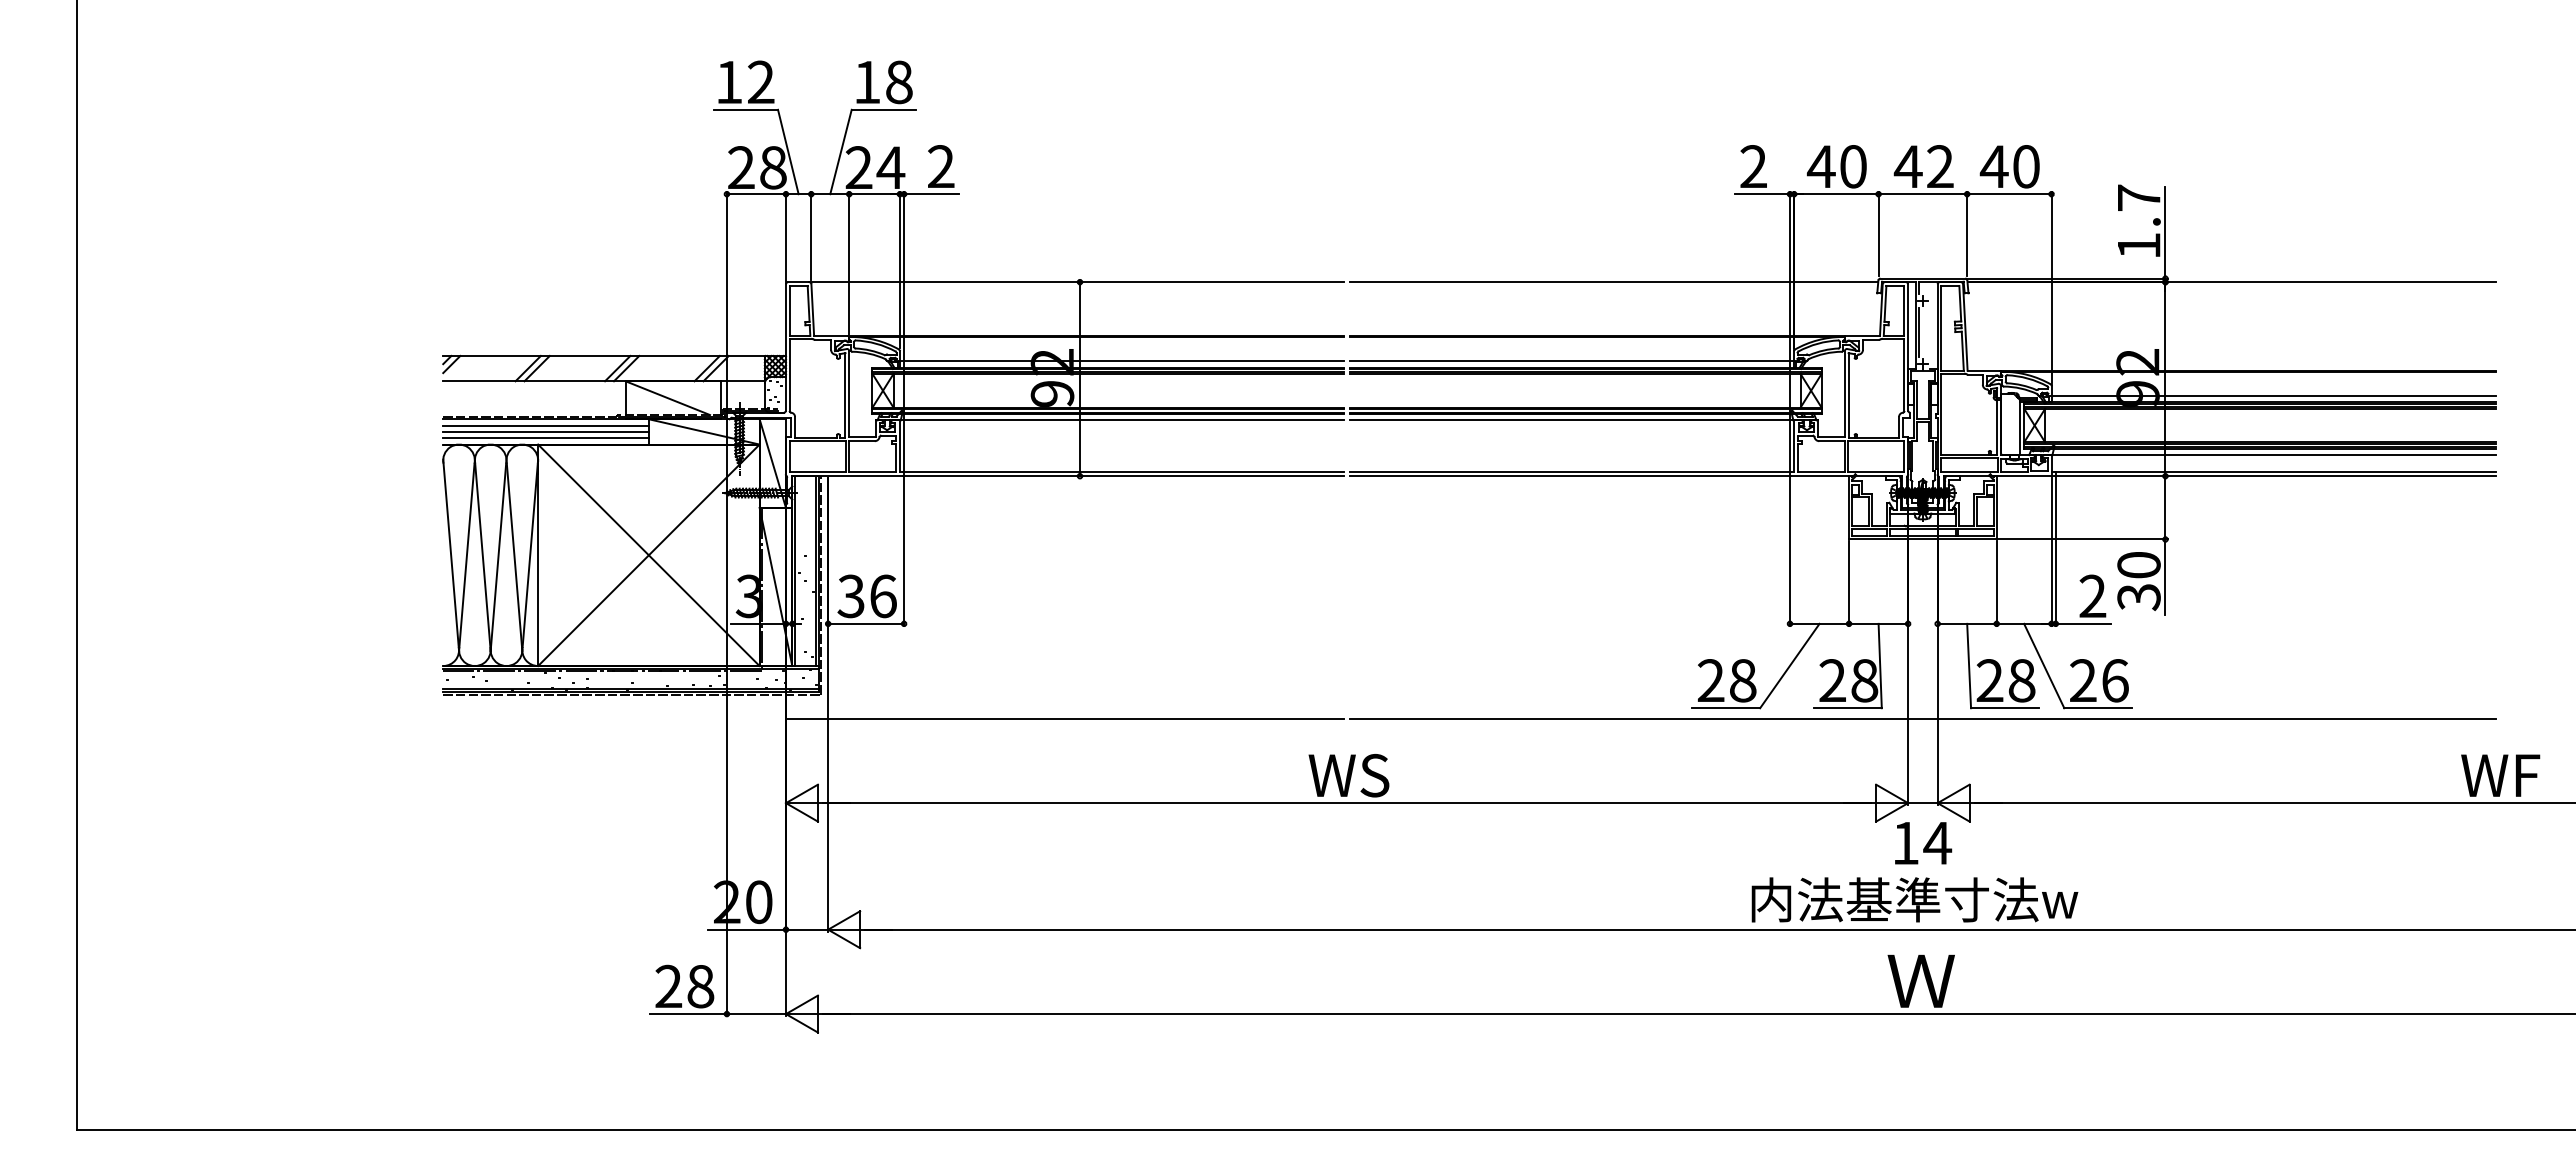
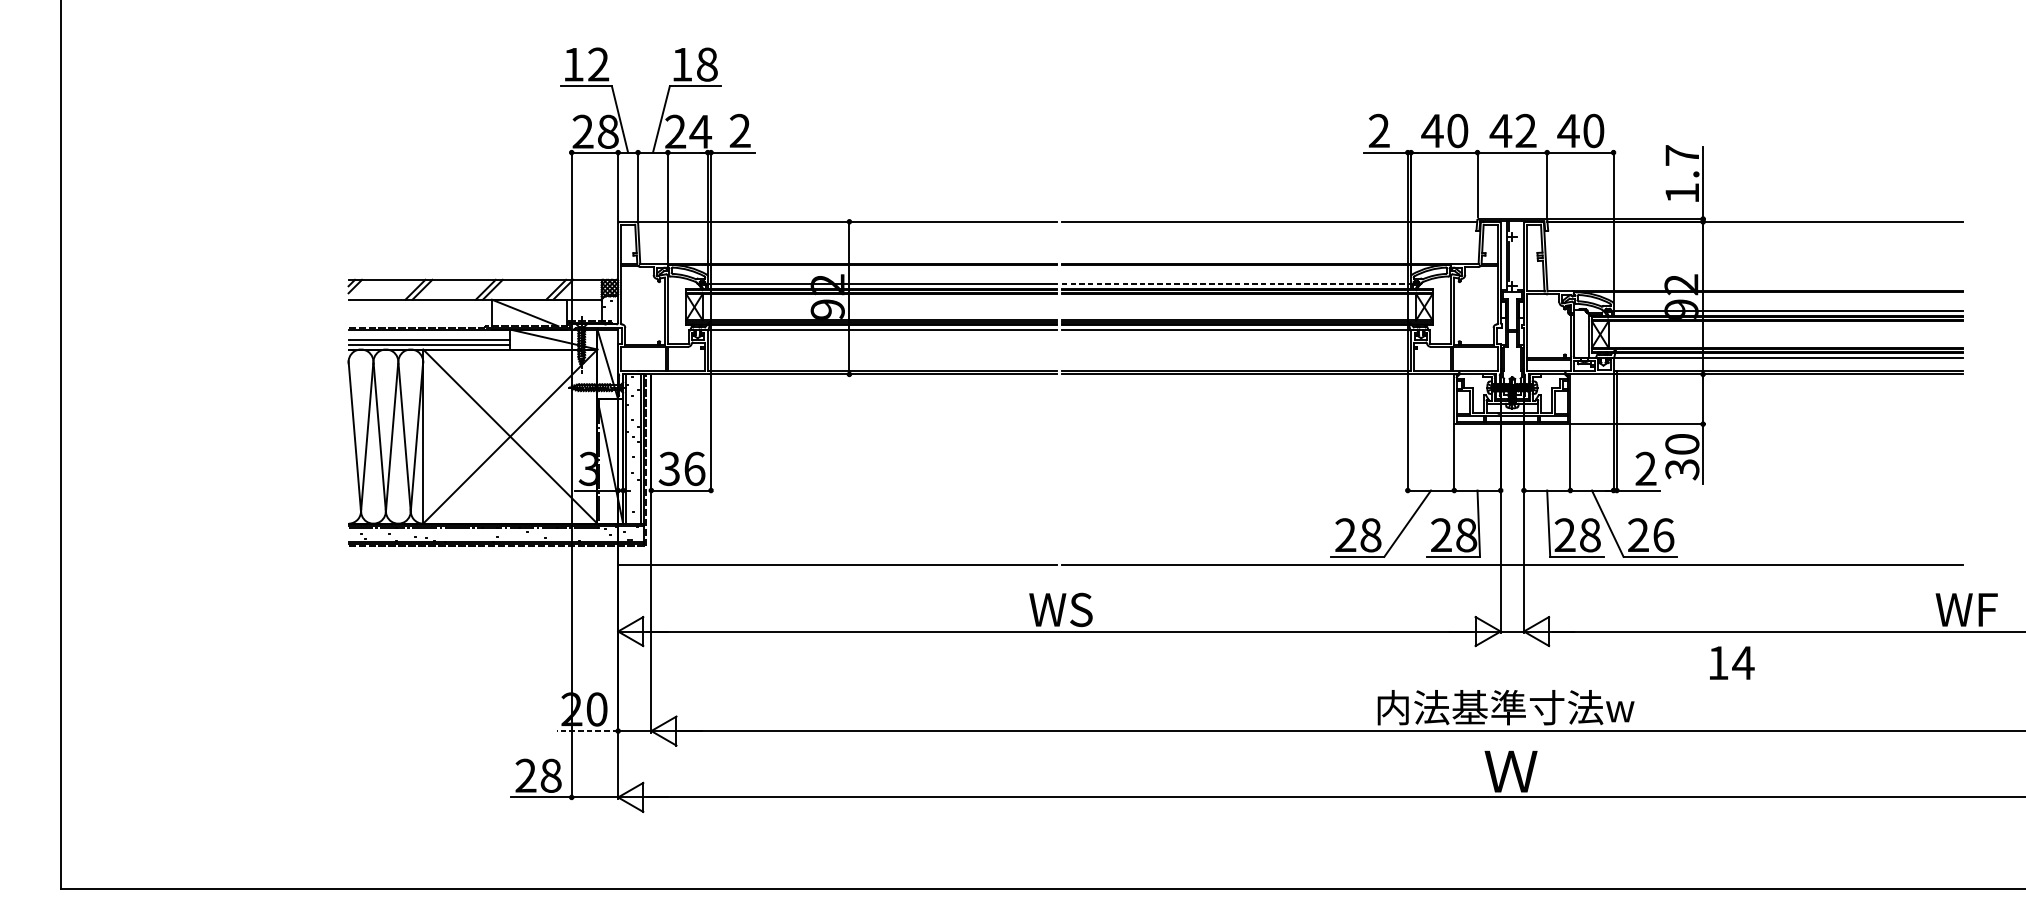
line: (1572, 361) -> (1236, 284), solid -> dashed
line: (545, 425) -> (429, 334), removed
text: (1923, 843) -> (1732, 663), moved
line: (747, 929) -> (587, 730), solid -> dashed

